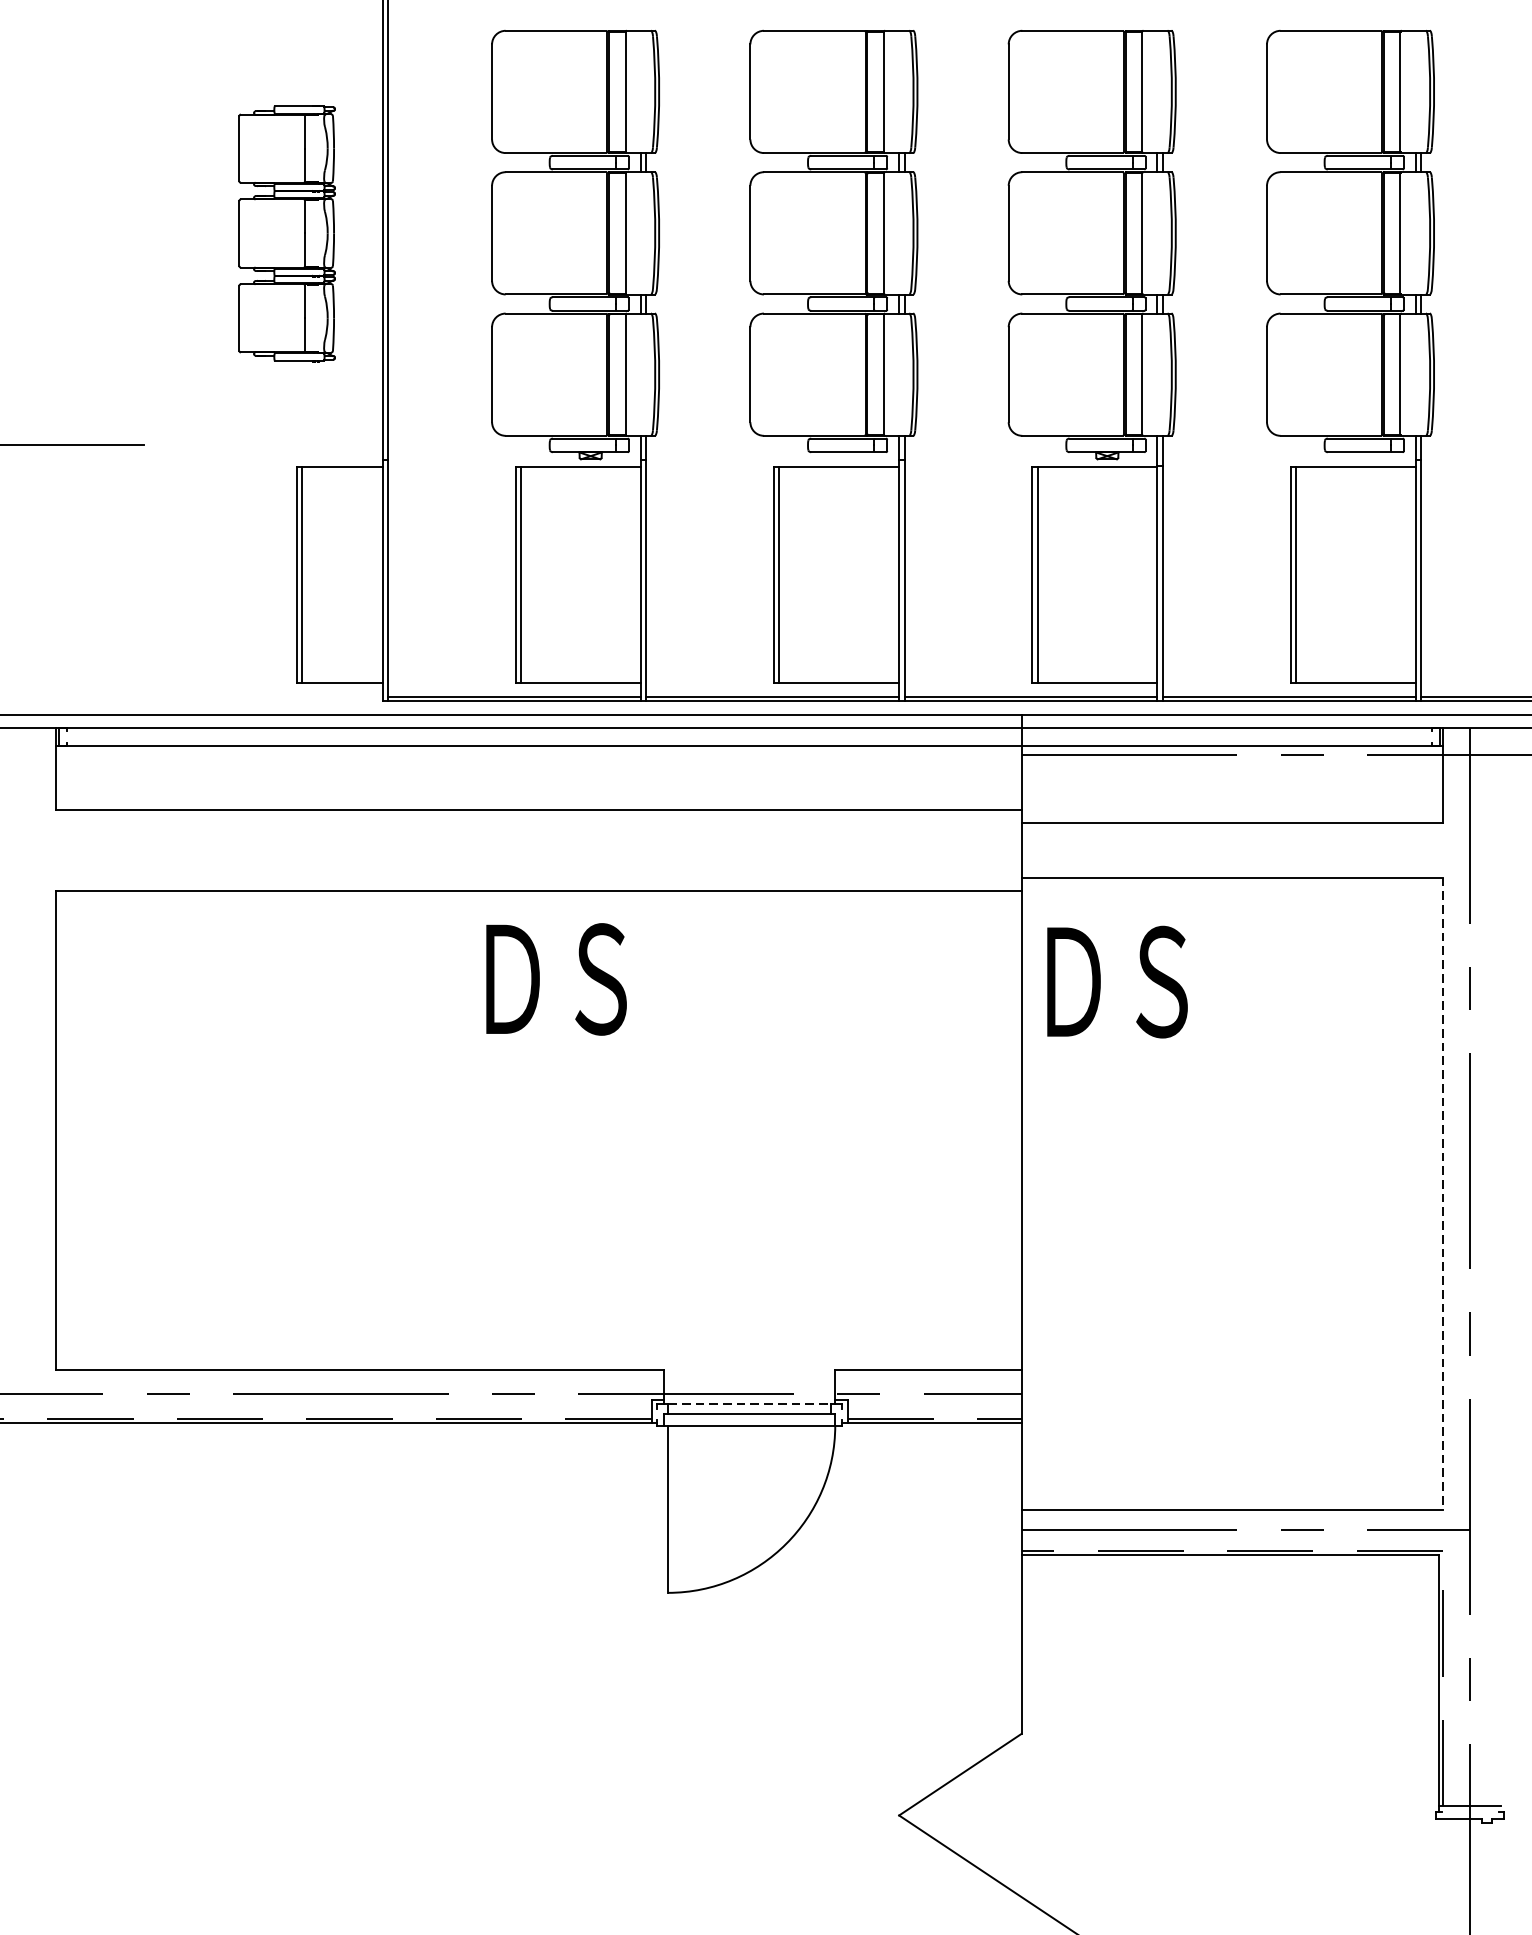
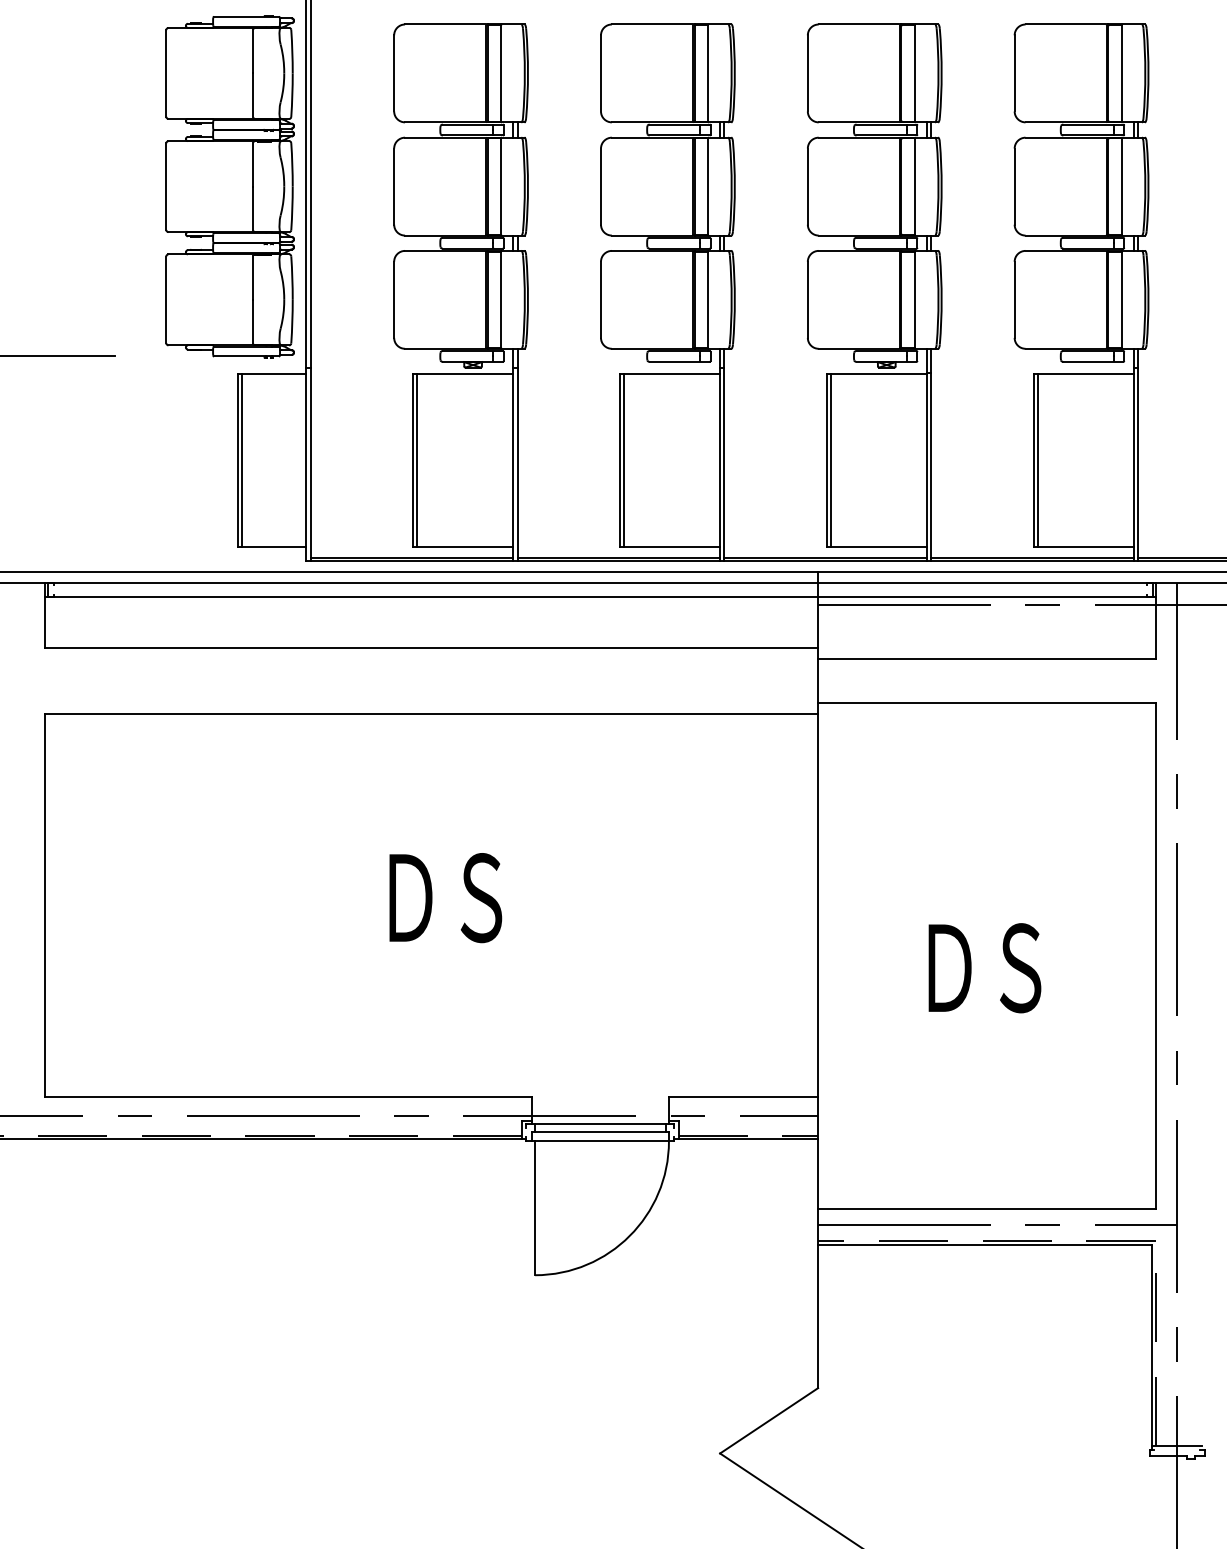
part: (286, 233) -> (229, 186), size x1.67
text: (556, 979) -> (445, 898), moved
text: (1116, 982) -> (984, 968), moved
line: (1442, 1194) -> (1155, 956), dashed -> solid
line: (749, 1403) -> (600, 1123), dashed -> solid

